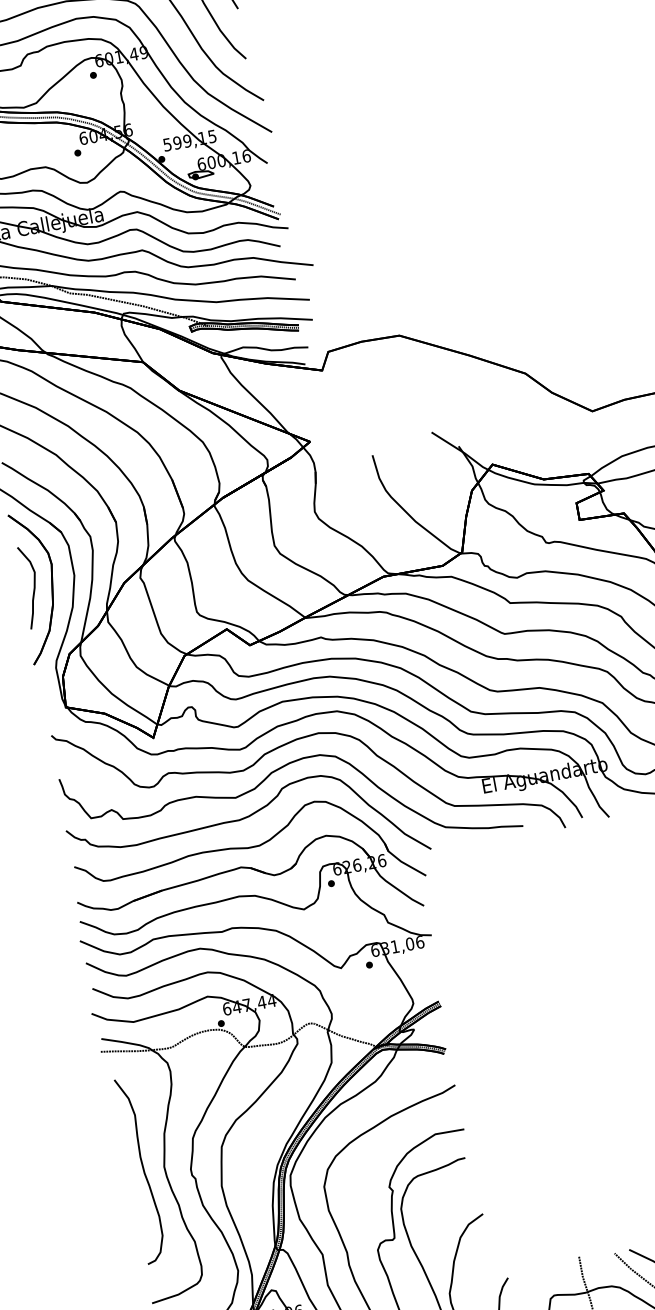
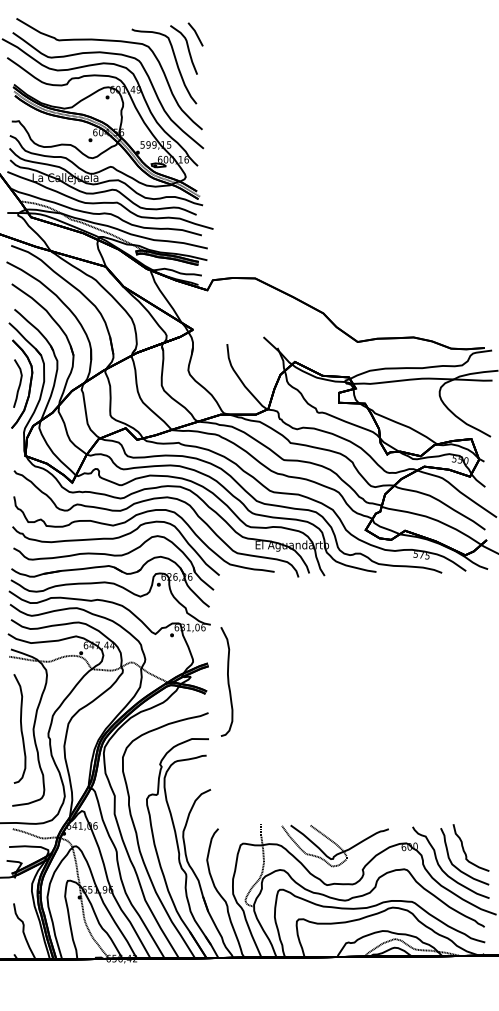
curve: (477, 1026) -> (227, 681), added

